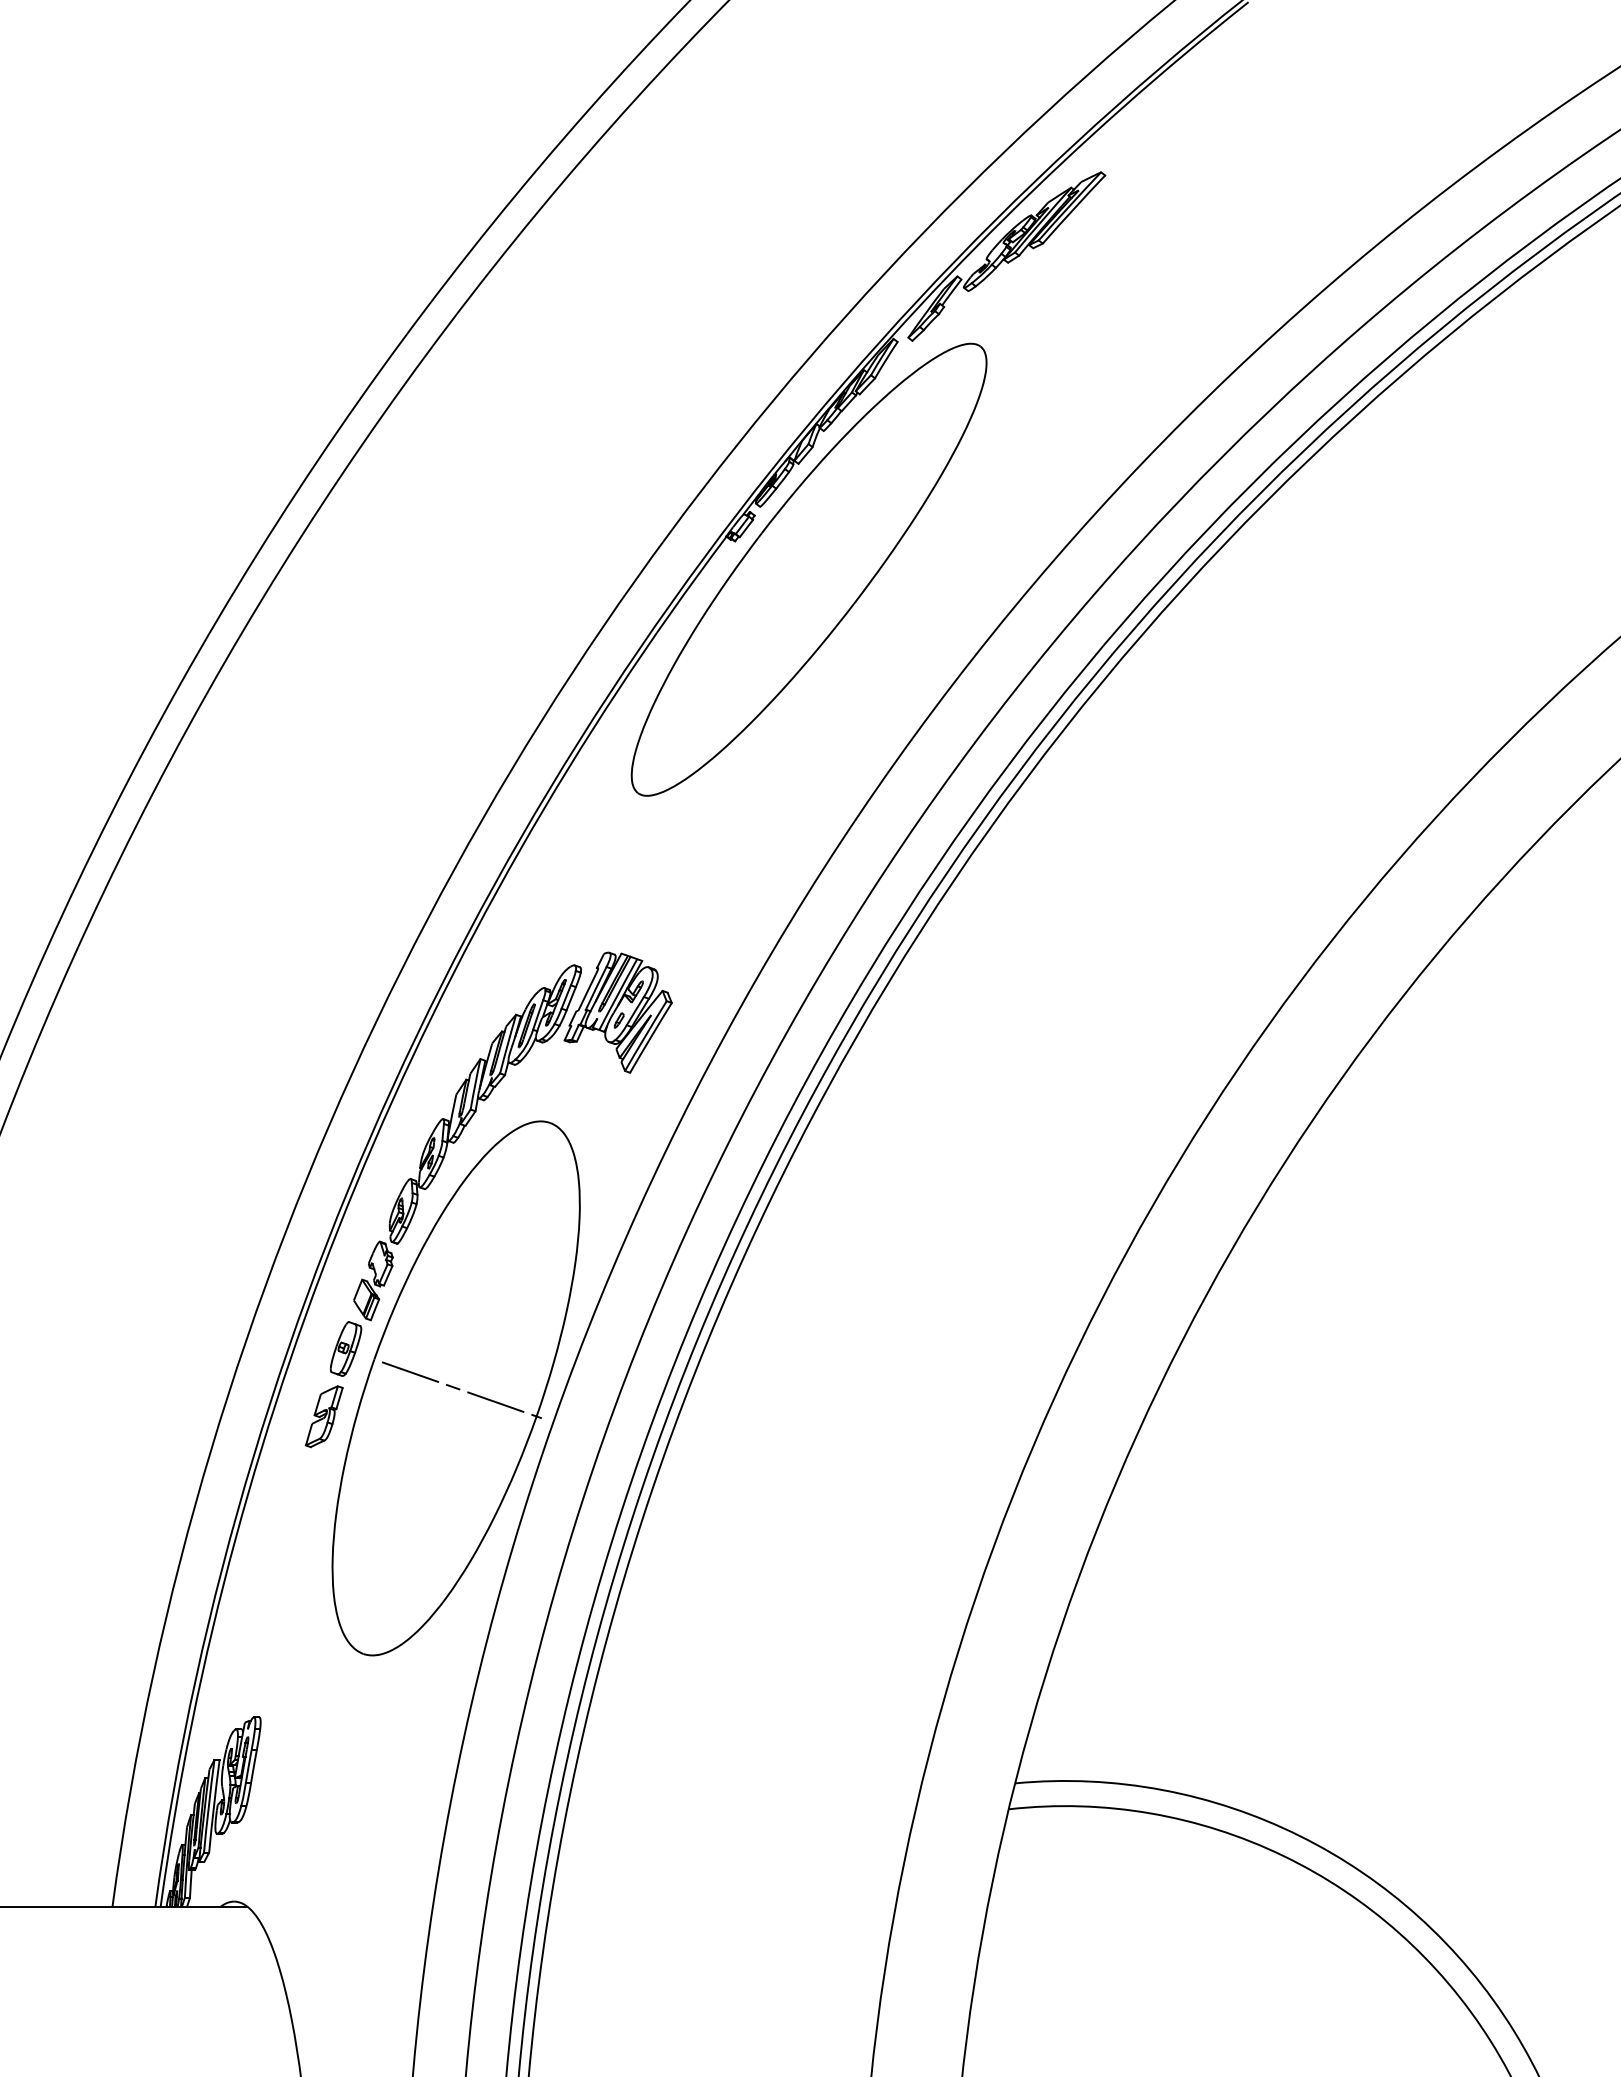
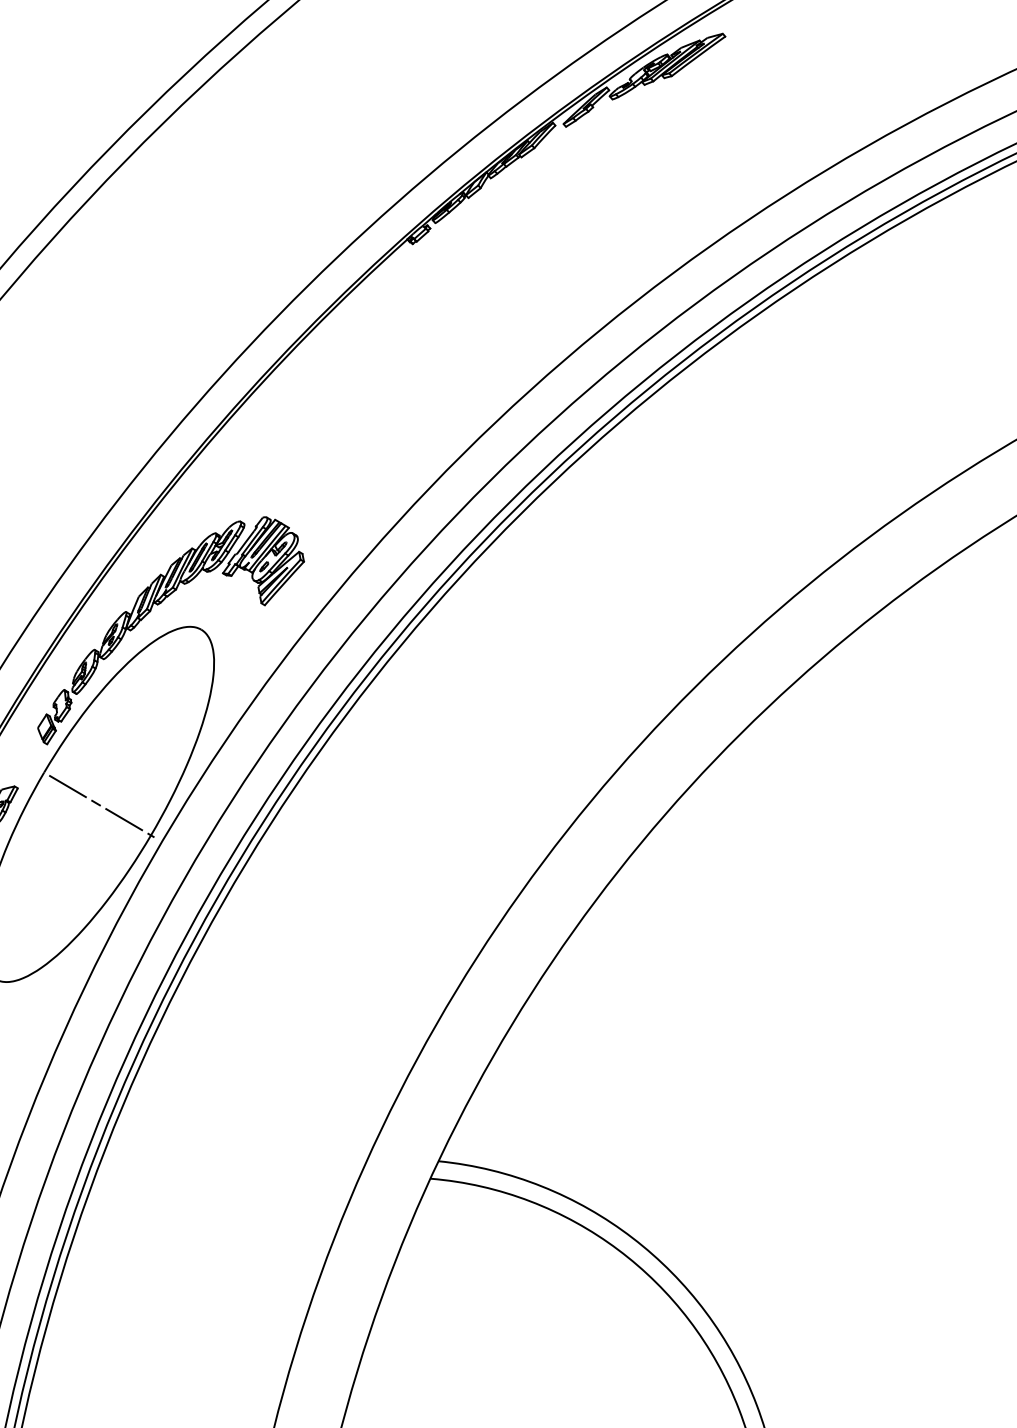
part: (808, 569) -> (460, 274), removed
part: (345, 1348) -> (25, 760), removed

